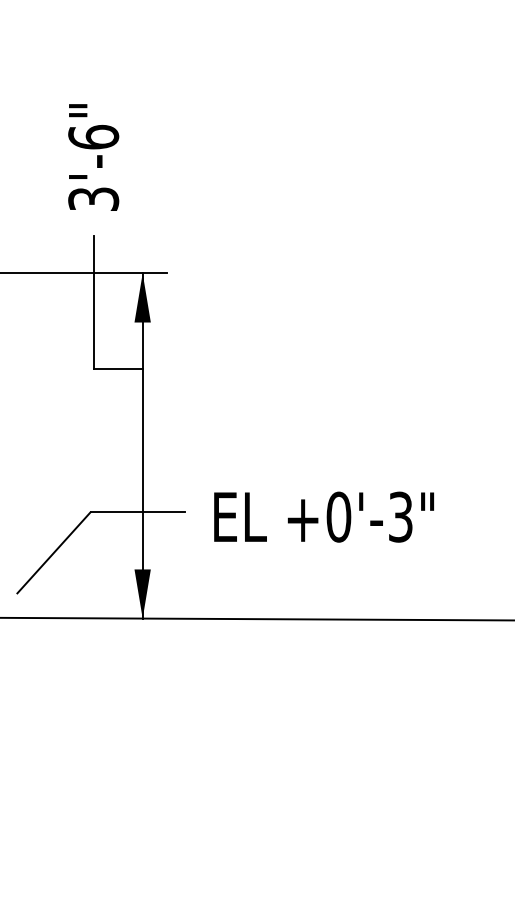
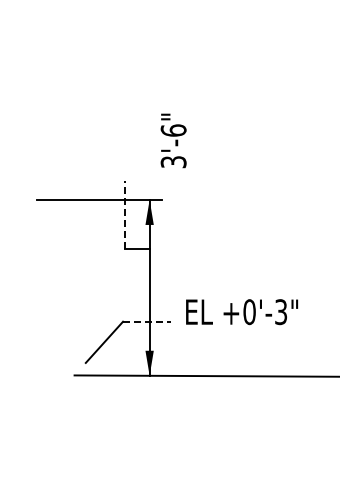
text: (93, 156) -> (173, 140), moved
line: (93, 301) -> (124, 214), solid -> dashed
line: (138, 511) -> (147, 321), solid -> dashed
text: (324, 517) -> (242, 312), moved

